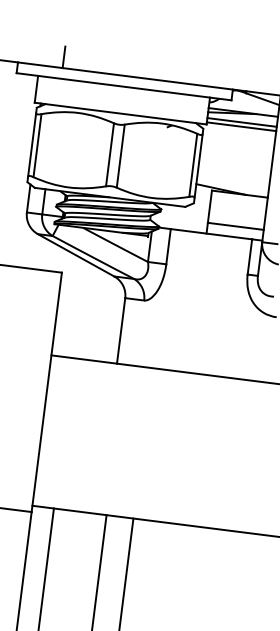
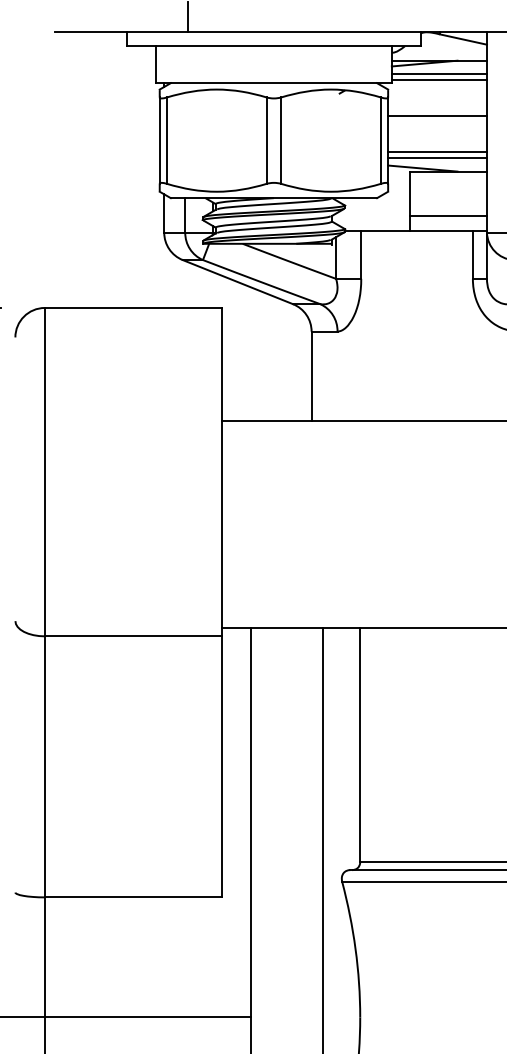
line: (236, 152) -> (437, 116), added
line: (233, 179) -> (437, 152), added
line: (233, 182) -> (437, 157), added

